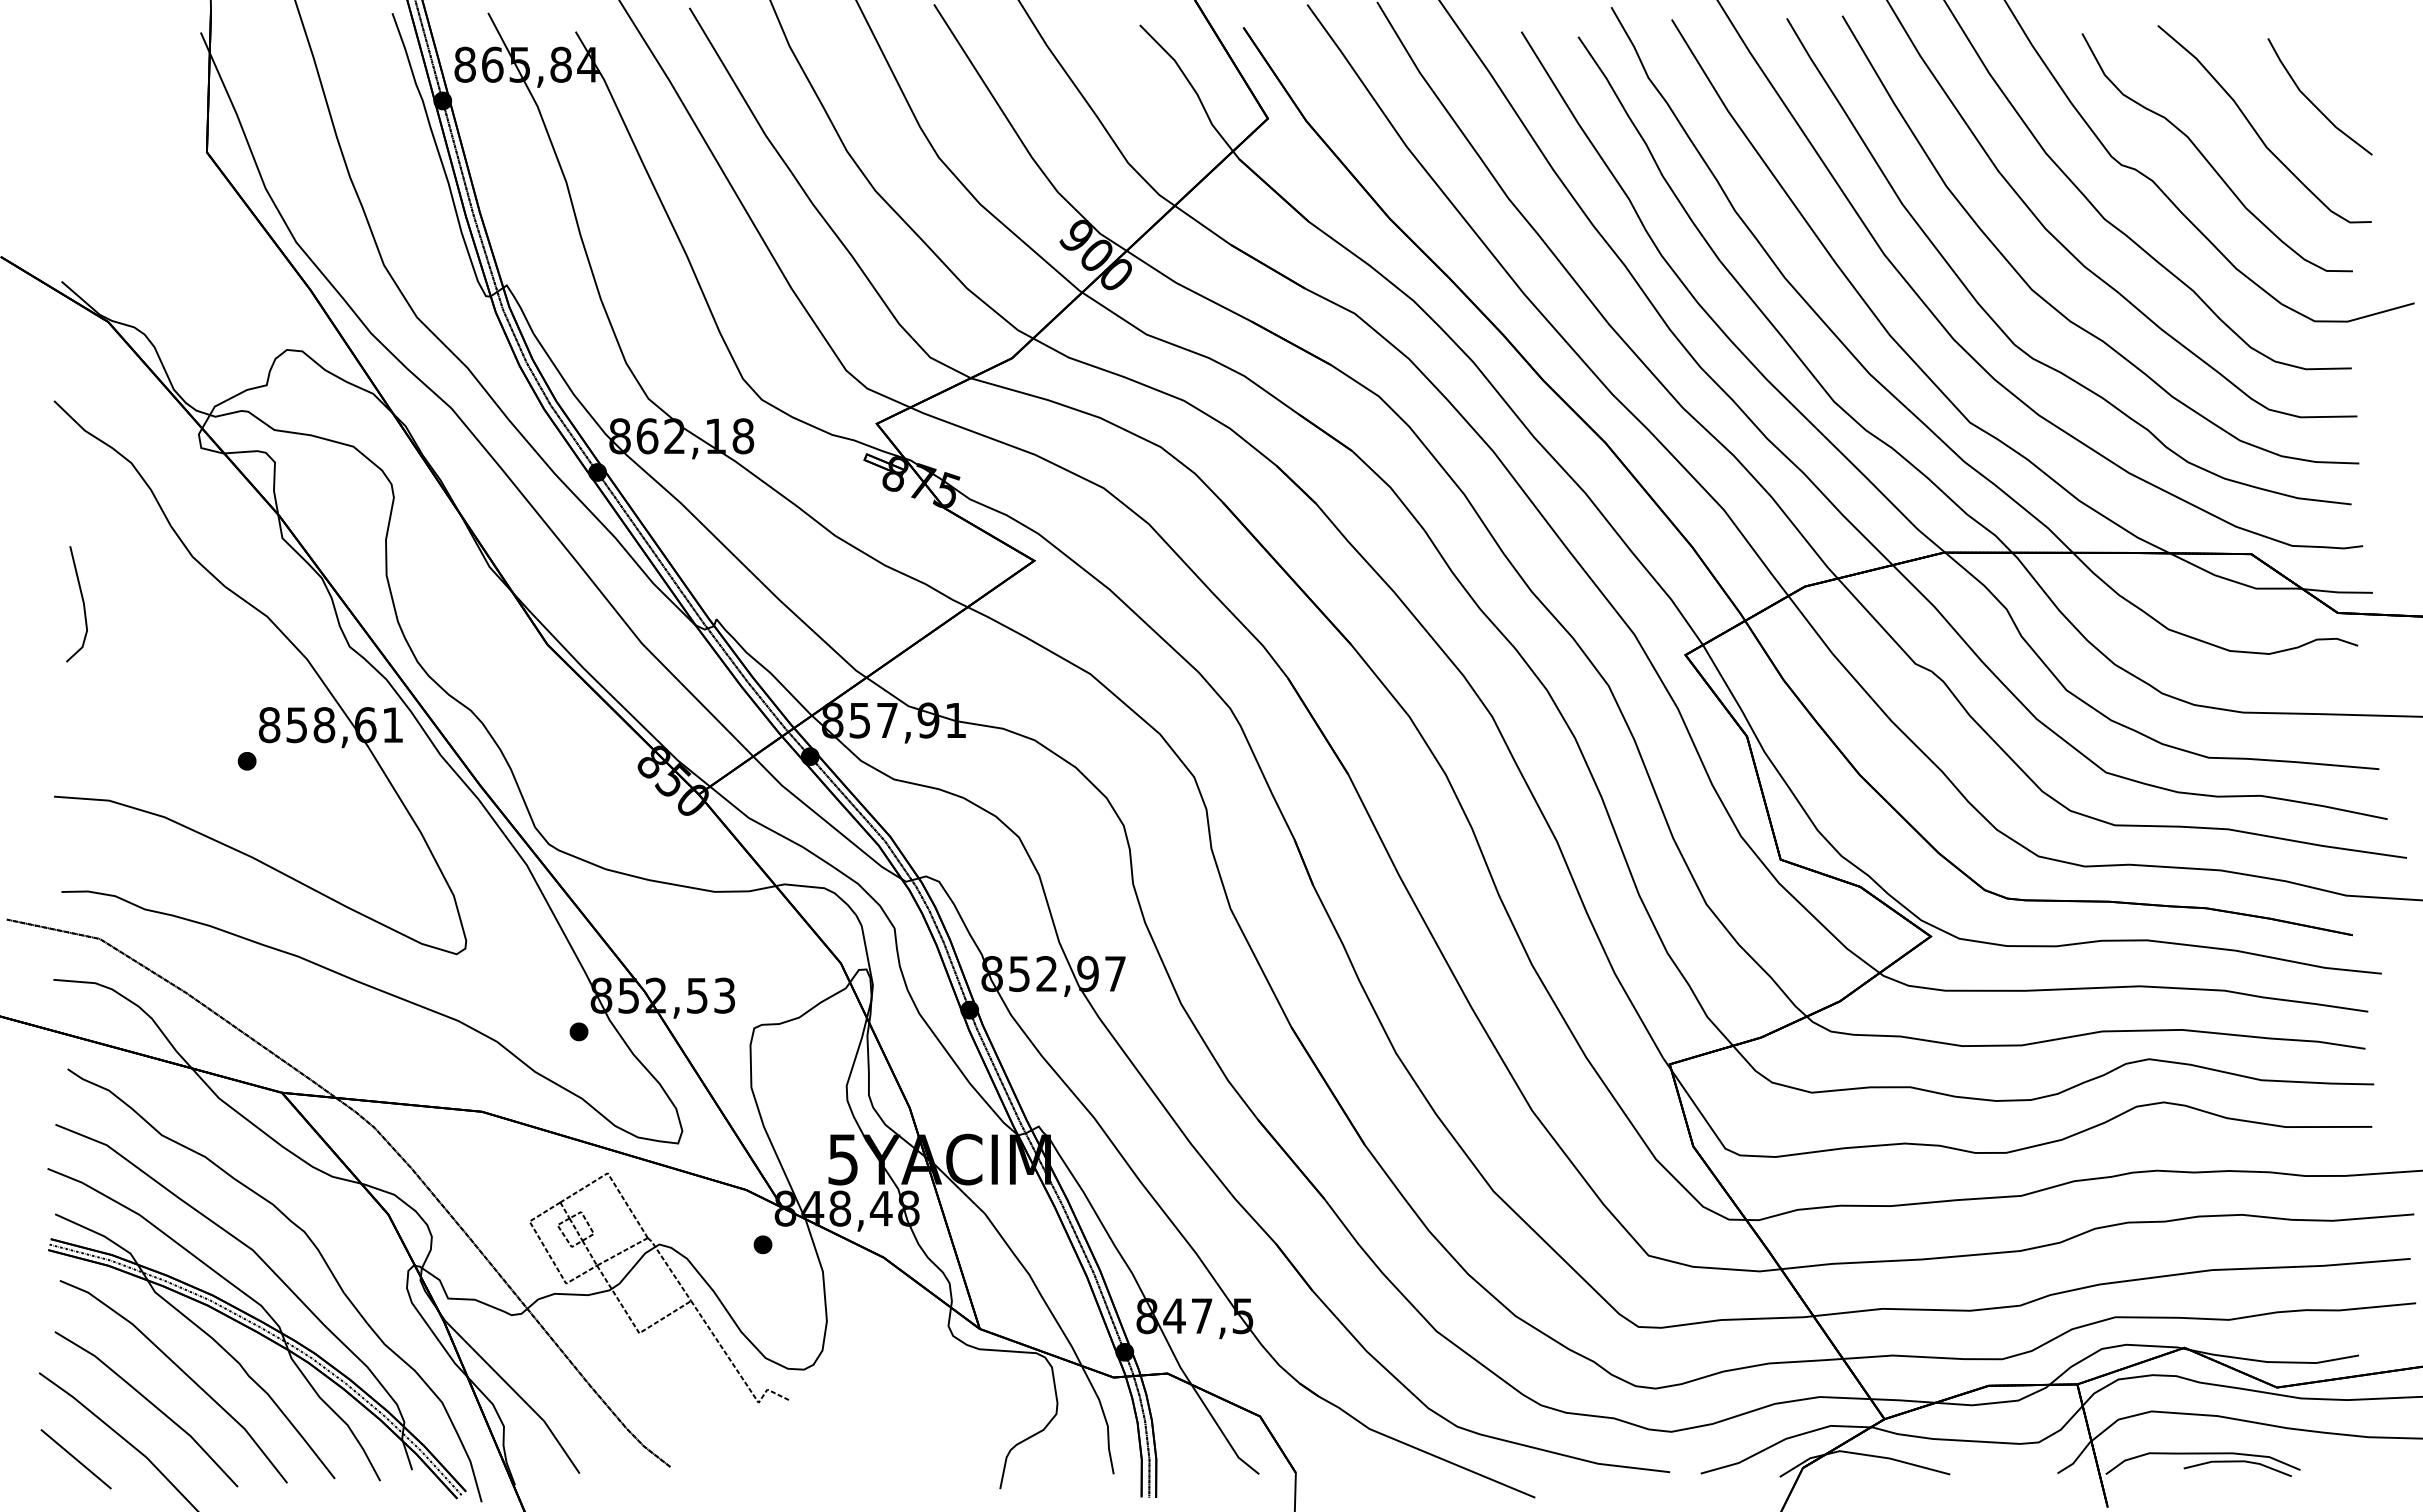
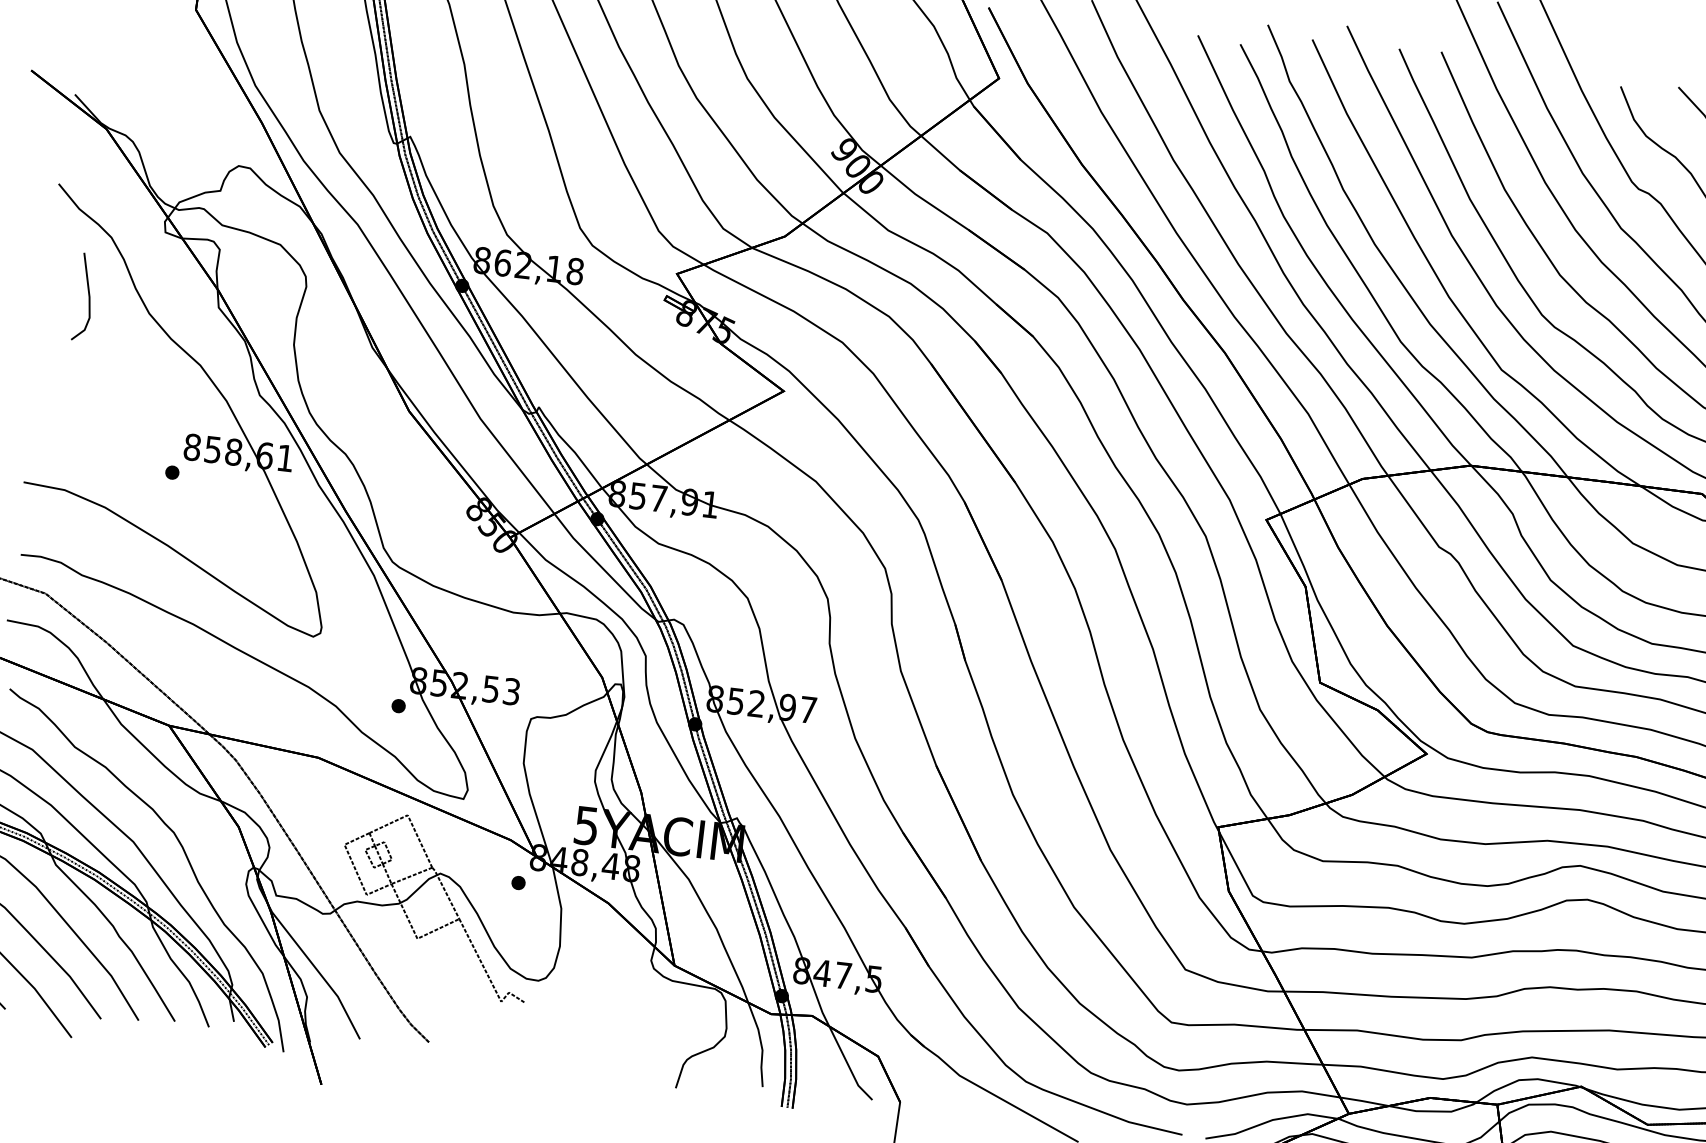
line: (82, 602) -> (88, 296), moved

